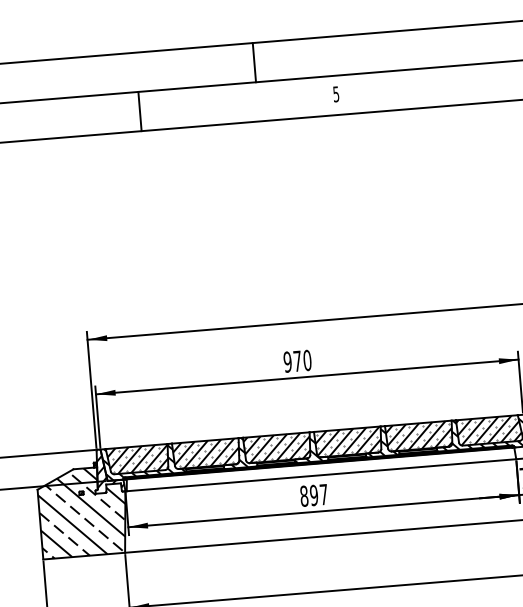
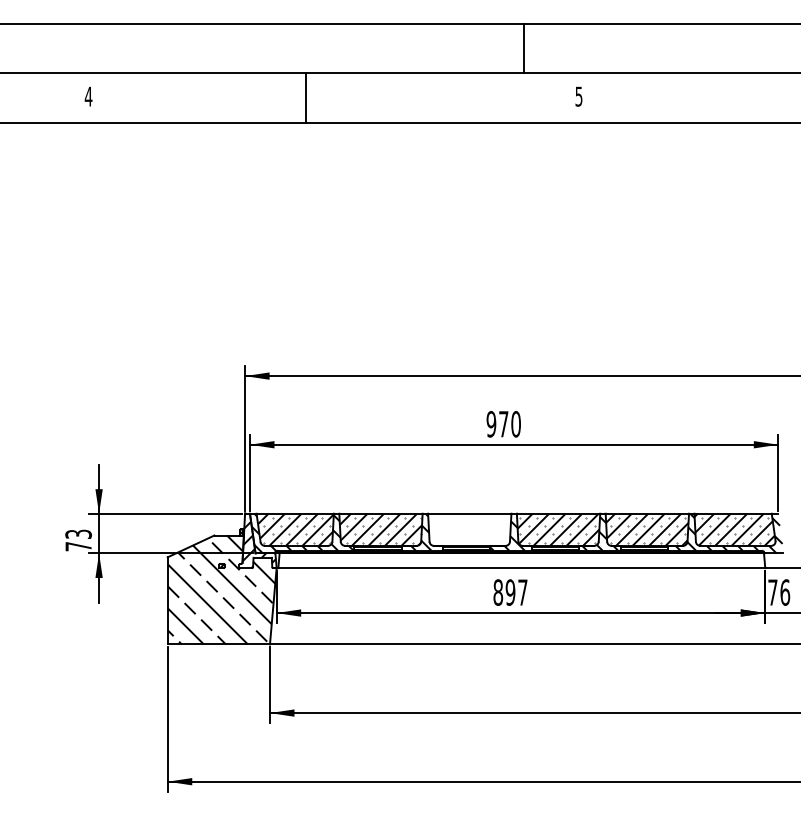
line: (254, 62) -> (523, 48), moved
line: (139, 111) -> (305, 97), moved
hatch: (277, 447) -> (469, 529), removed

